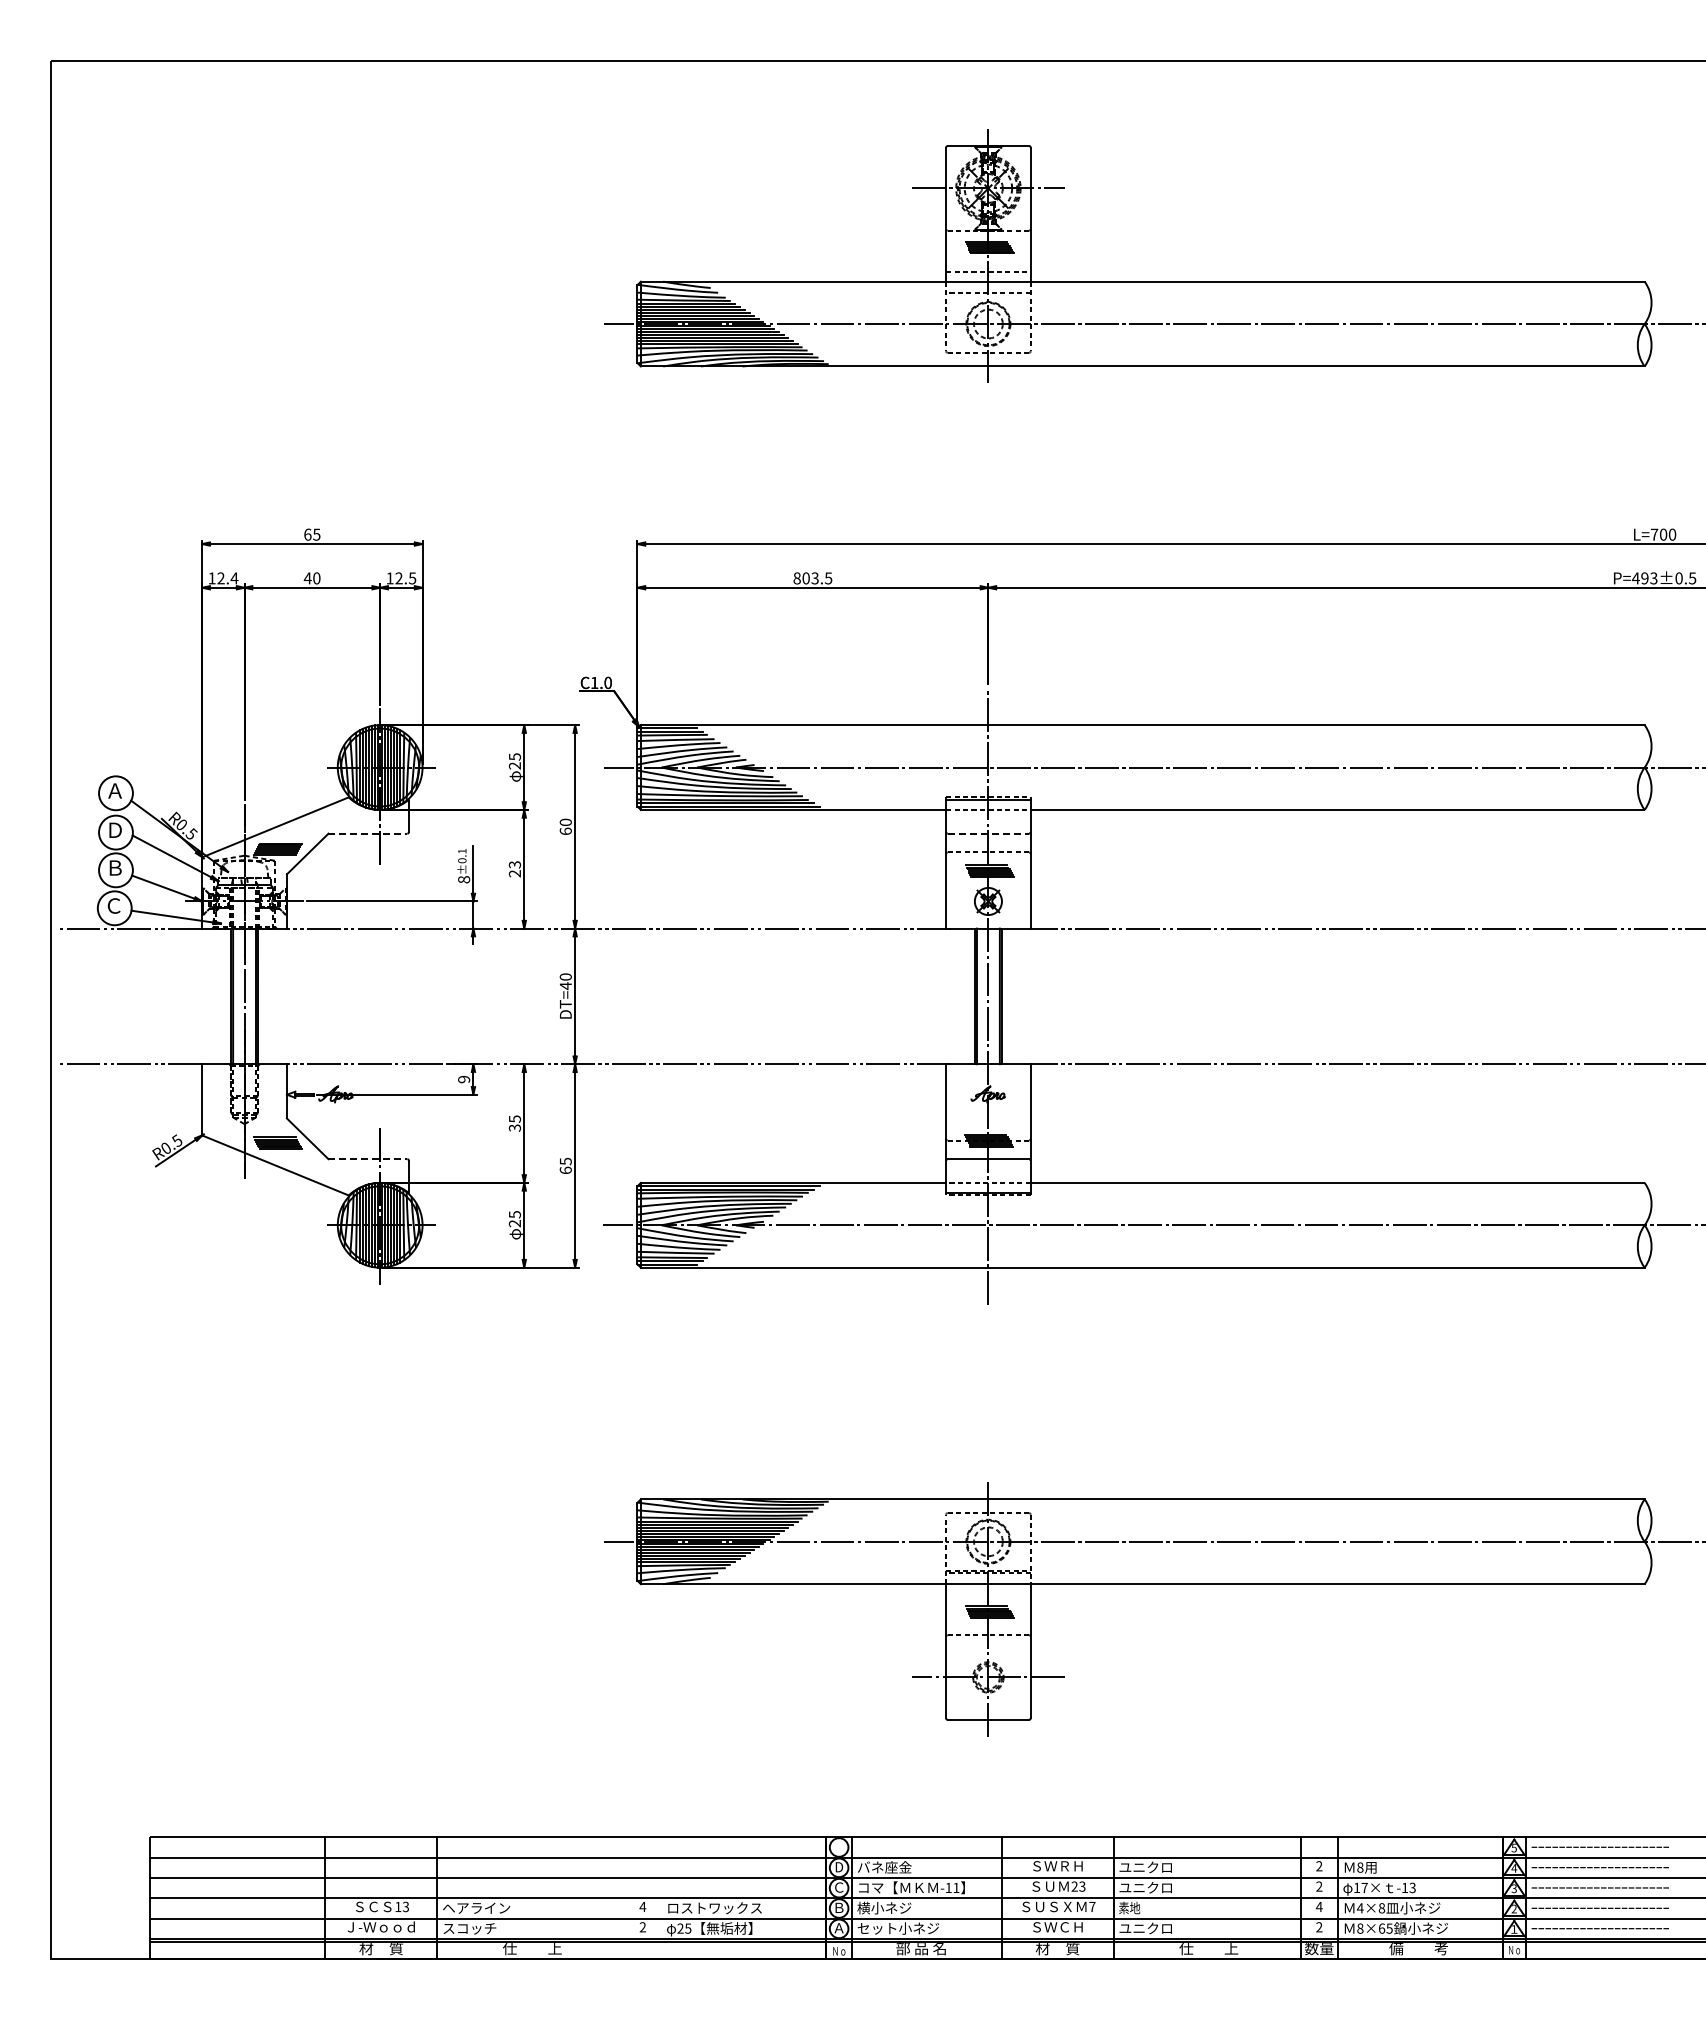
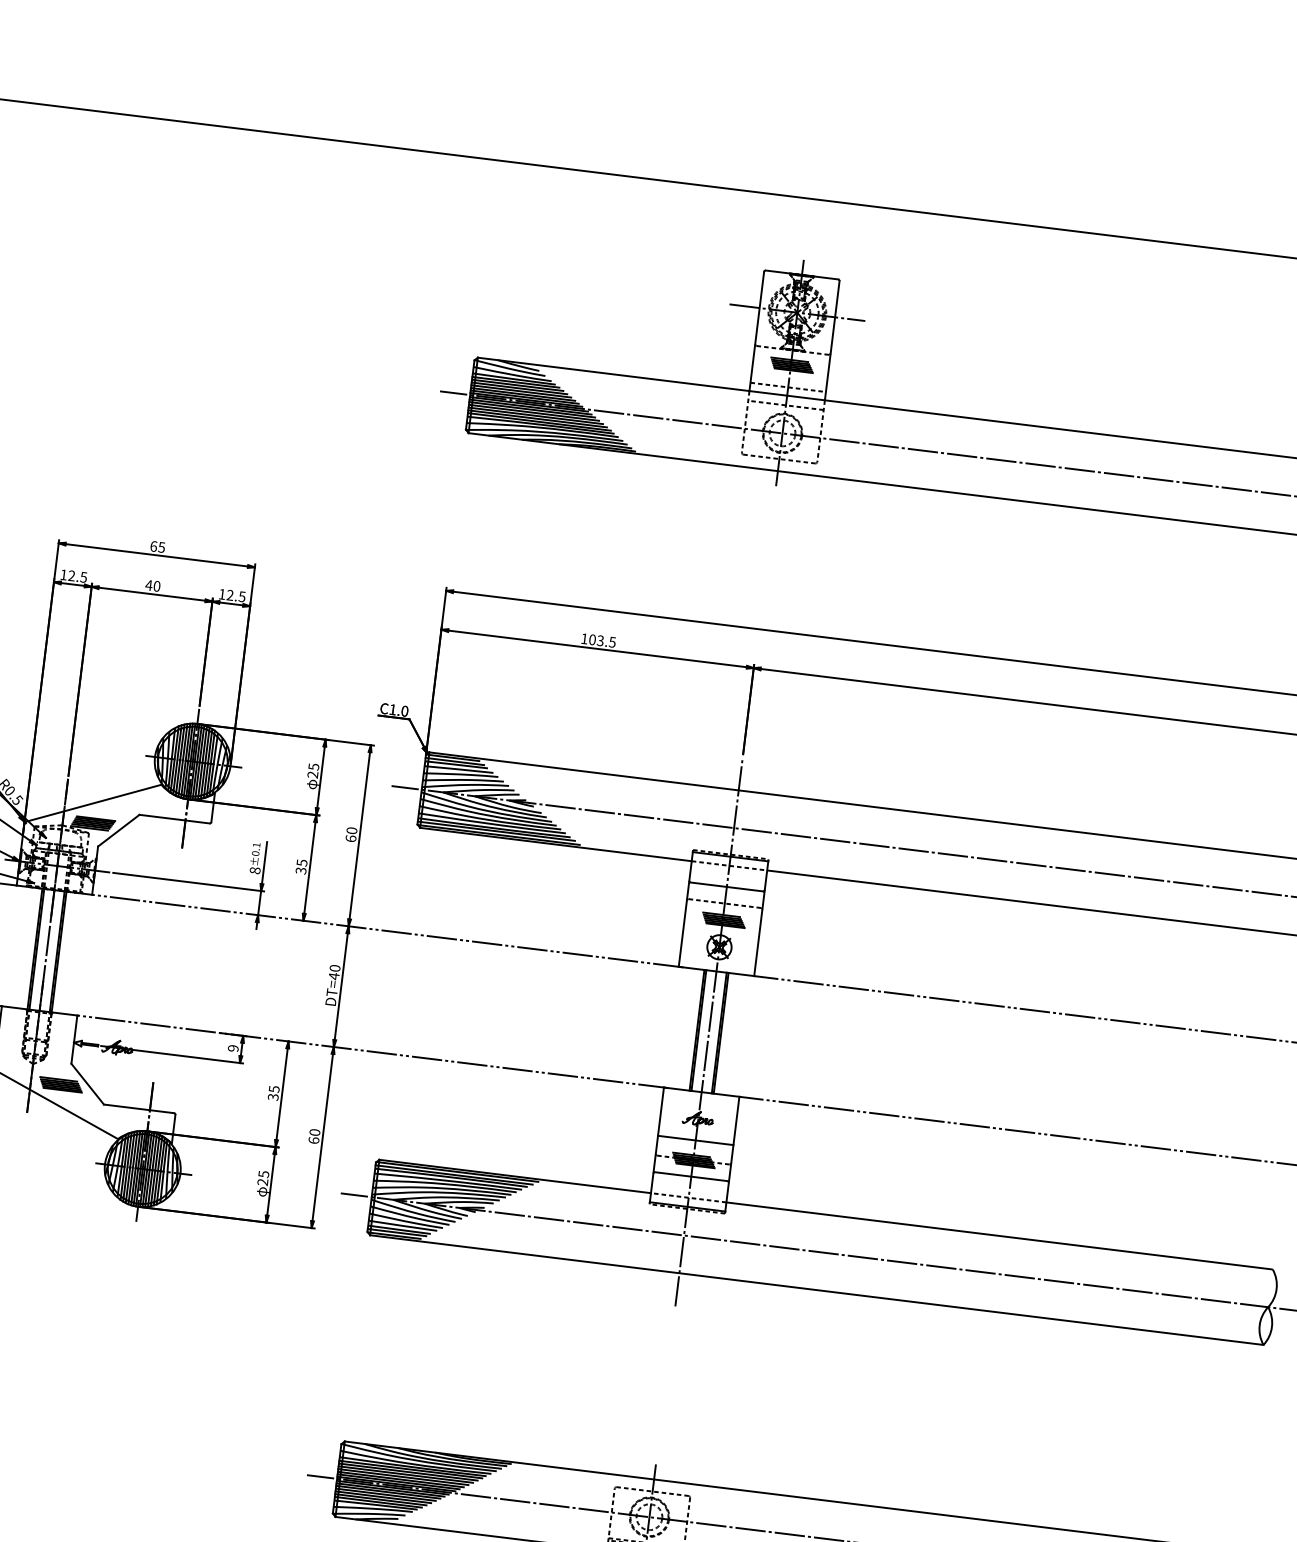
text: (234, 578) -> (83, 577), 12.4 -> 12.5
text: (796, 578) -> (583, 638), 803.5 -> 103.5
line: (368, 833) -> (175, 819), dashed -> solid
line: (988, 833) -> (726, 886), dashed -> solid
text: (514, 869) -> (301, 867), 23 -> 35
line: (988, 1118) -> (695, 1140), added
line: (368, 1159) -> (139, 1109), dashed -> solid
text: (565, 1161) -> (314, 1132), 65 -> 60

